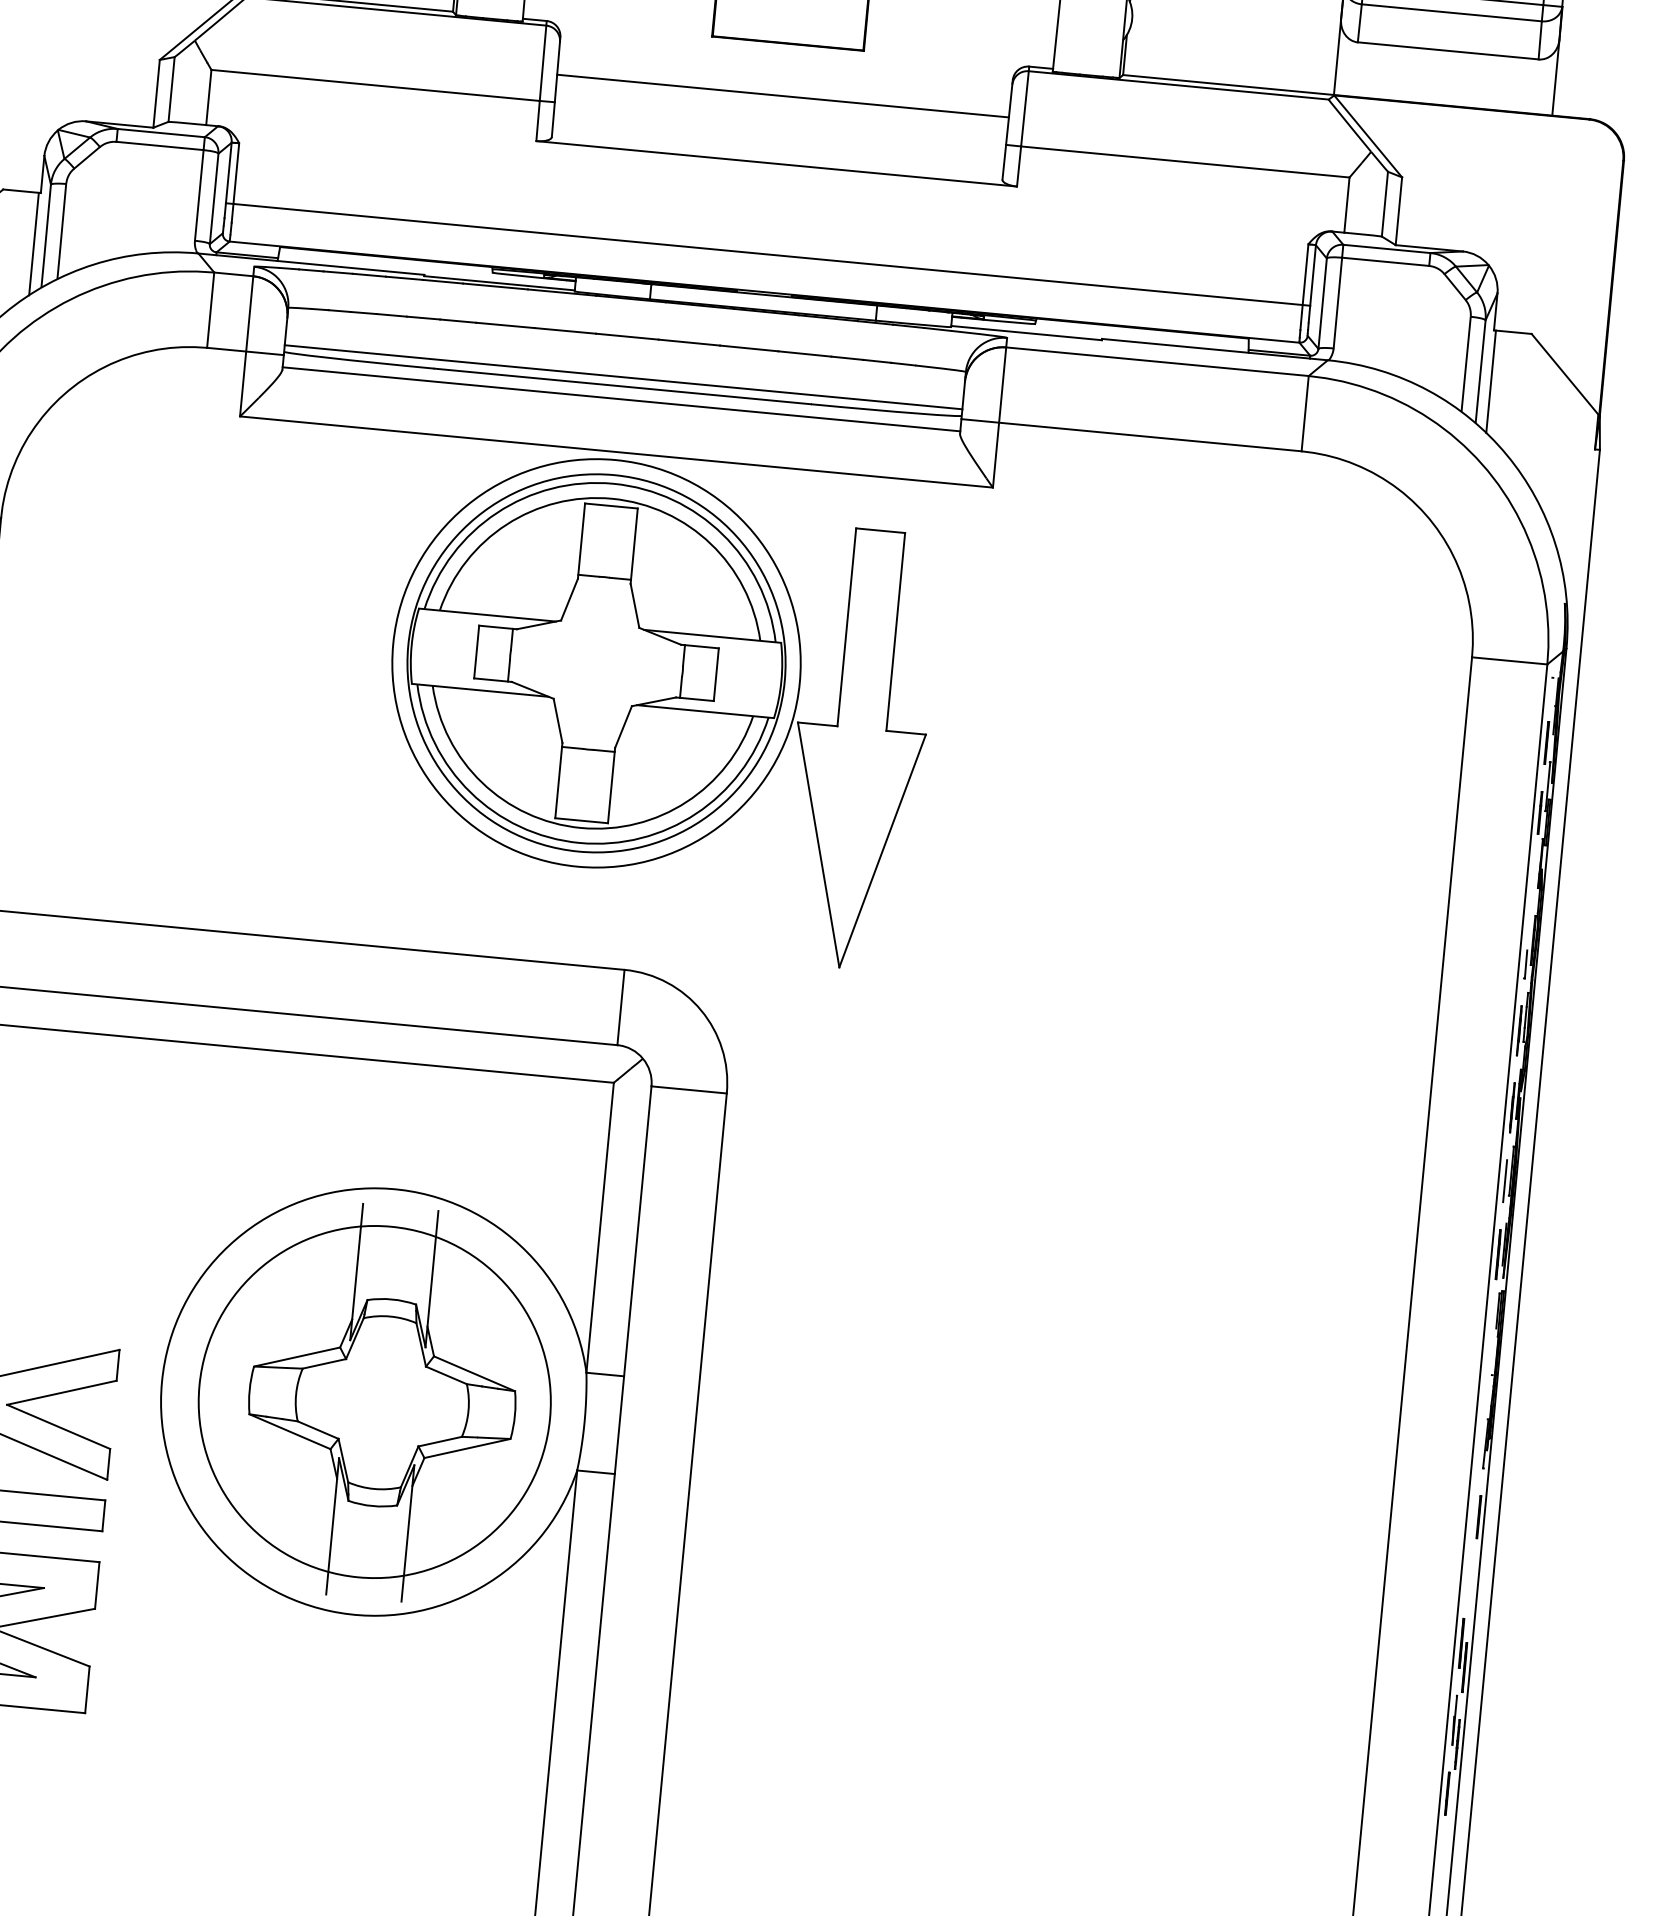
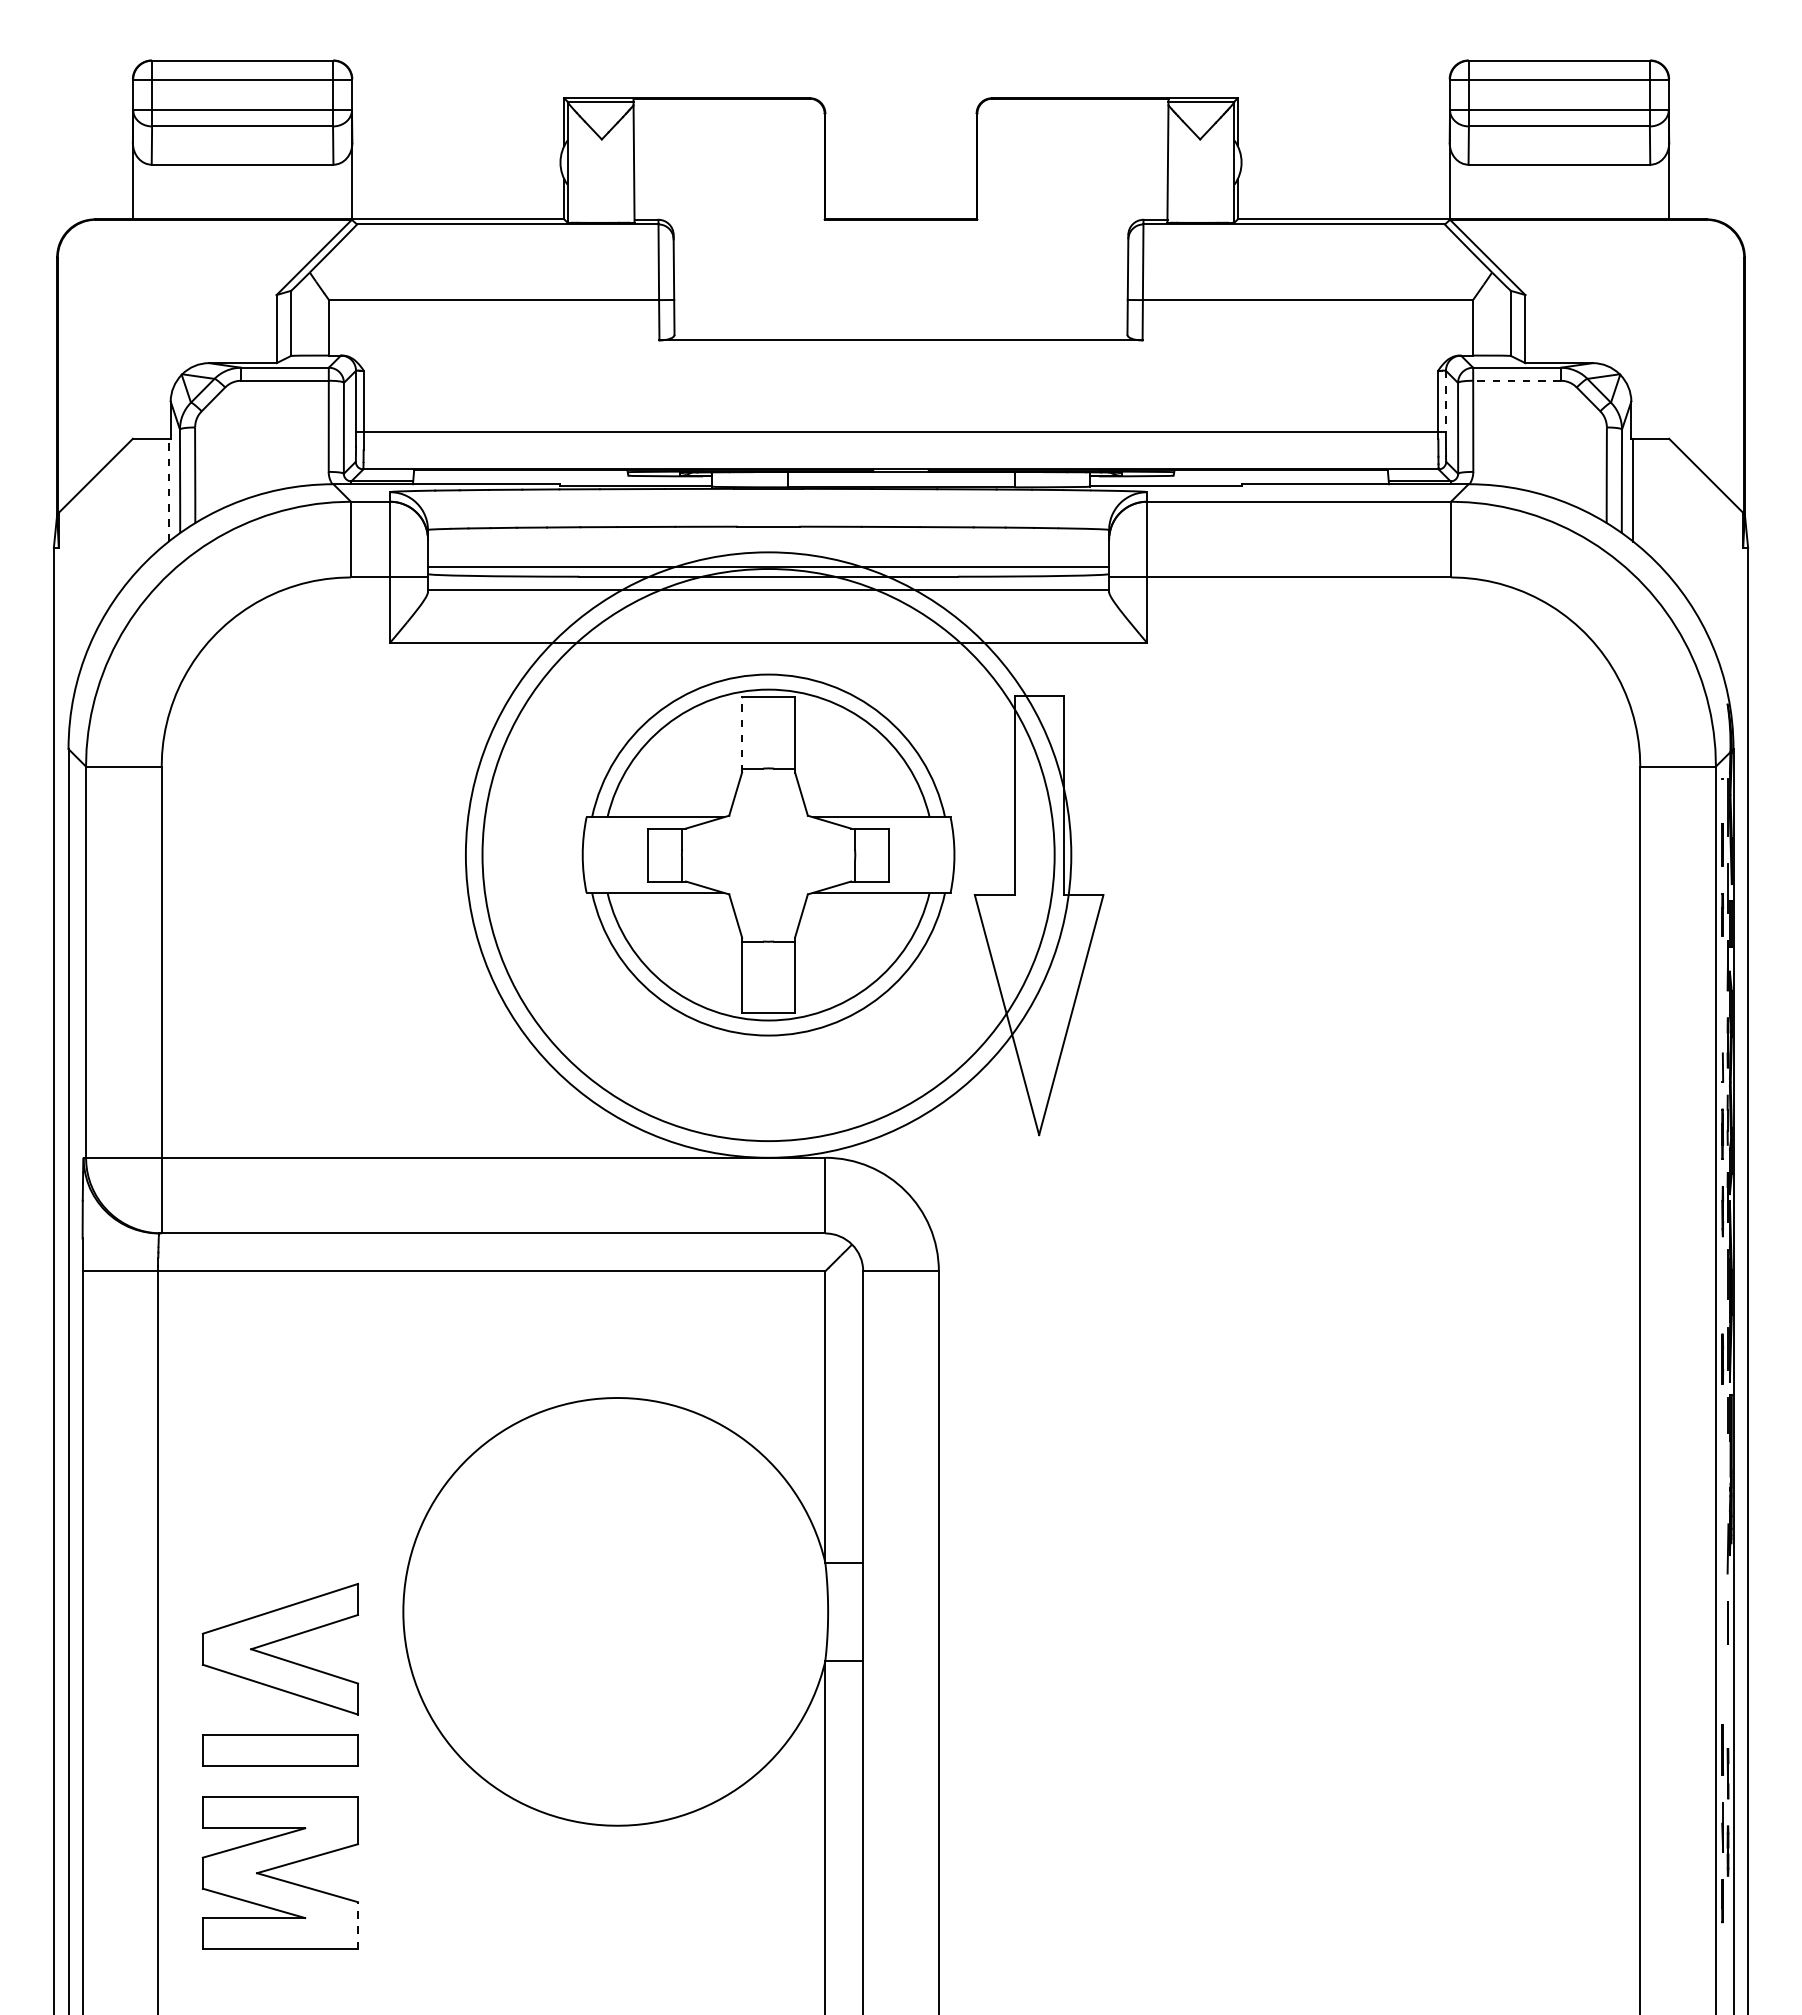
line: (782, 96) -> (900, 272), removed
line: (33, 244) -> (168, 490), solid -> dashed
line: (1385, 261) -> (1516, 380), solid -> dashed
line: (1312, 275) -> (1445, 401), solid -> dashed
line: (581, 540) -> (742, 734), solid -> dashed
circle: (596, 662) -> (768, 854), size x1.4
circle: (596, 662) -> (768, 854), size x1.6
line: (1505, 1181) -> (1722, 1285), removed
part: (375, 1401) -> (617, 1611), removed
line: (87, 1689) -> (358, 1925), solid -> dashed

